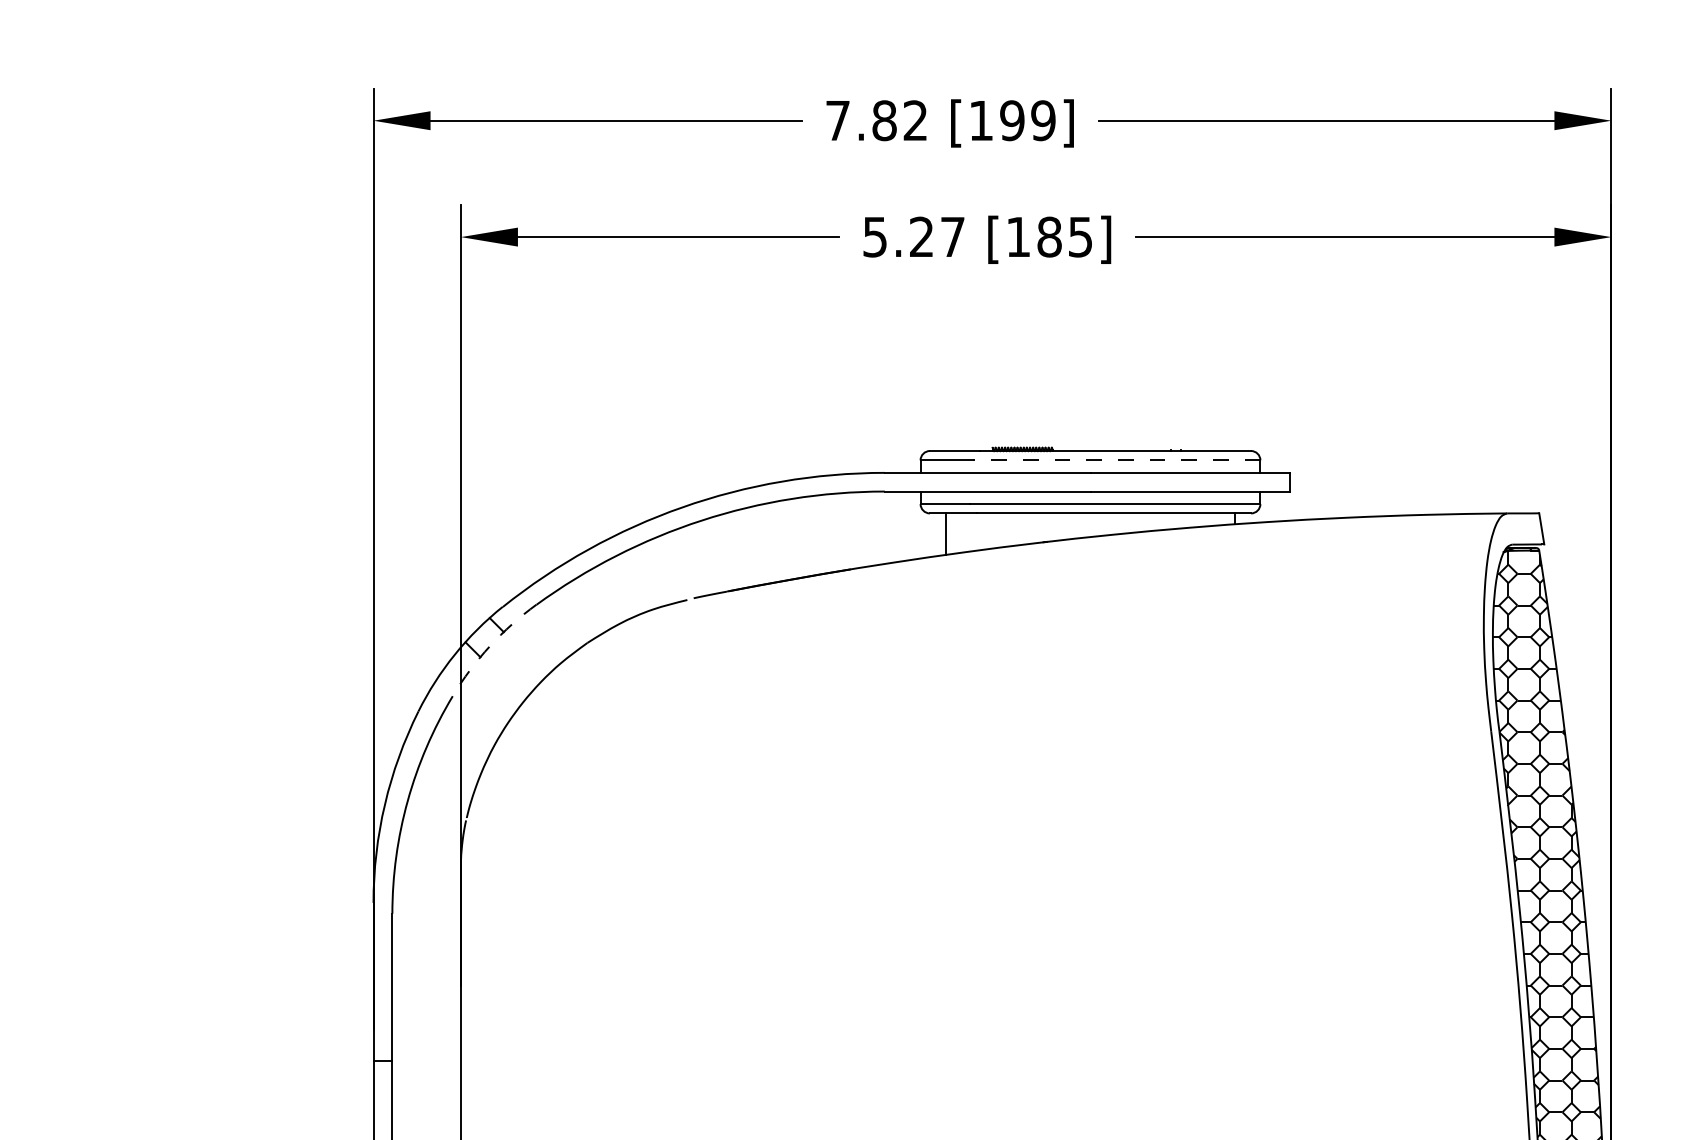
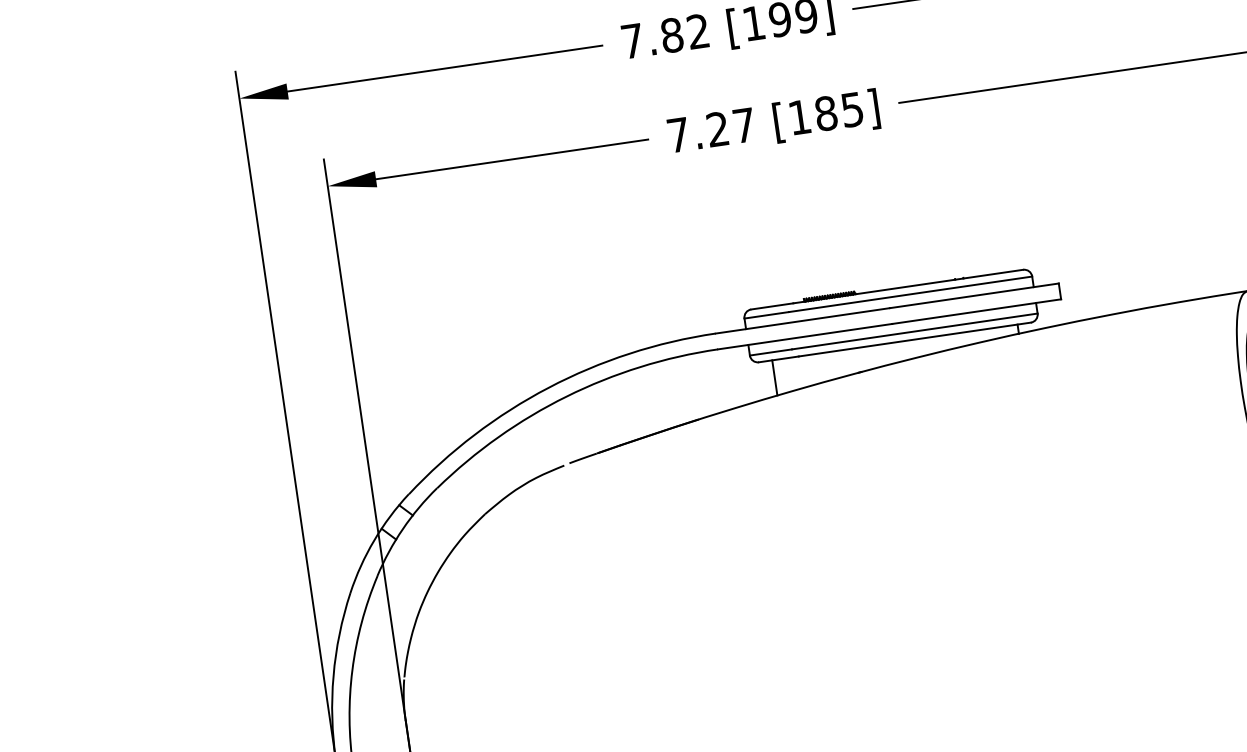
text: (874, 237) -> (677, 135), 5.27 -> 7.27
line: (1116, 460) -> (910, 294), dashed -> solid
arc: (489, 646) -> (402, 529), dashed -> solid

